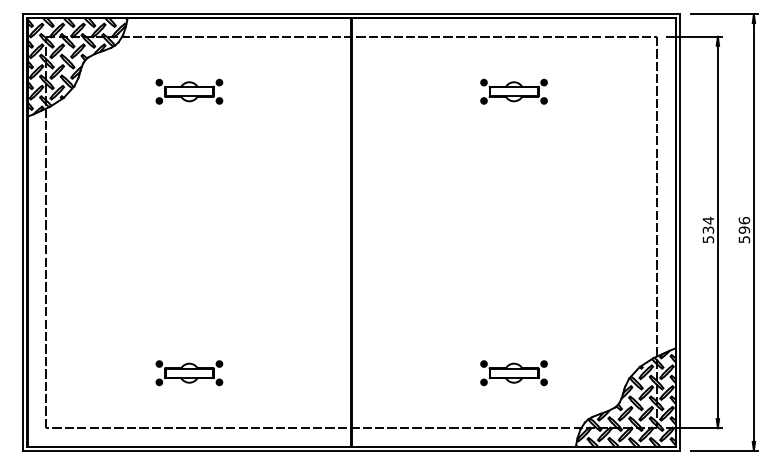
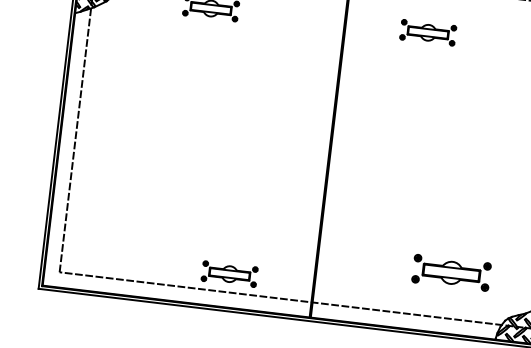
part: (513, 91) -> (427, 32), moved
part: (189, 373) -> (229, 274), moved
part: (513, 373) -> (451, 273), size x1.4

